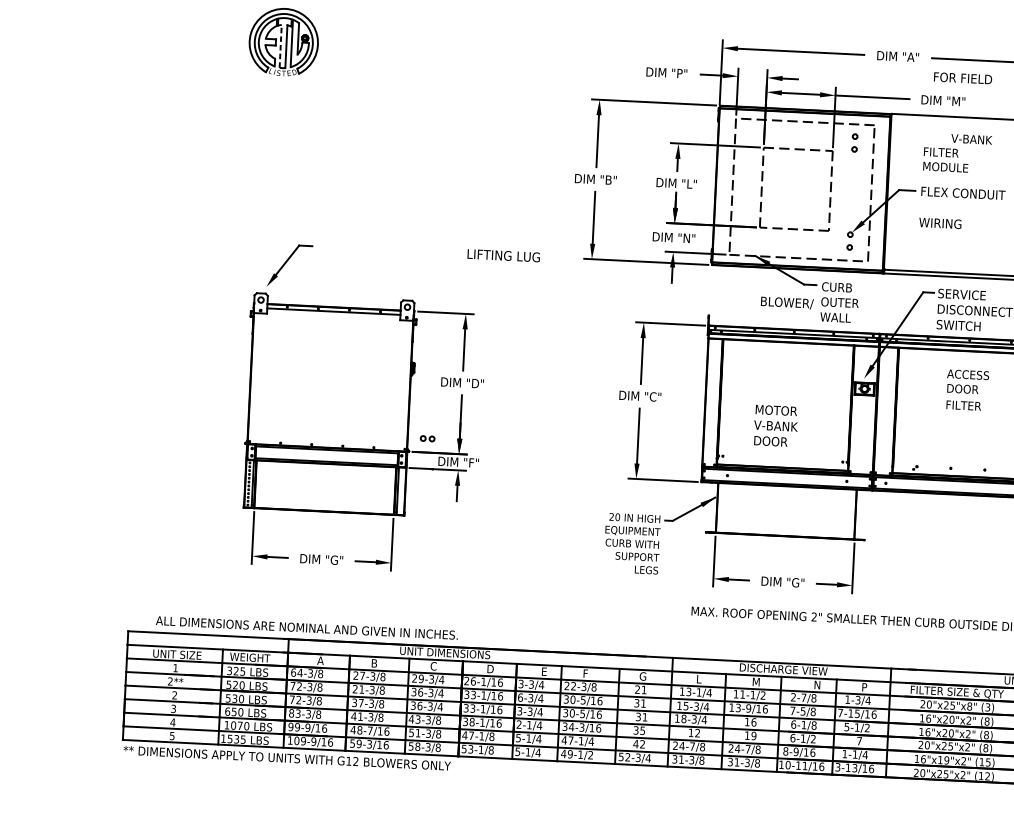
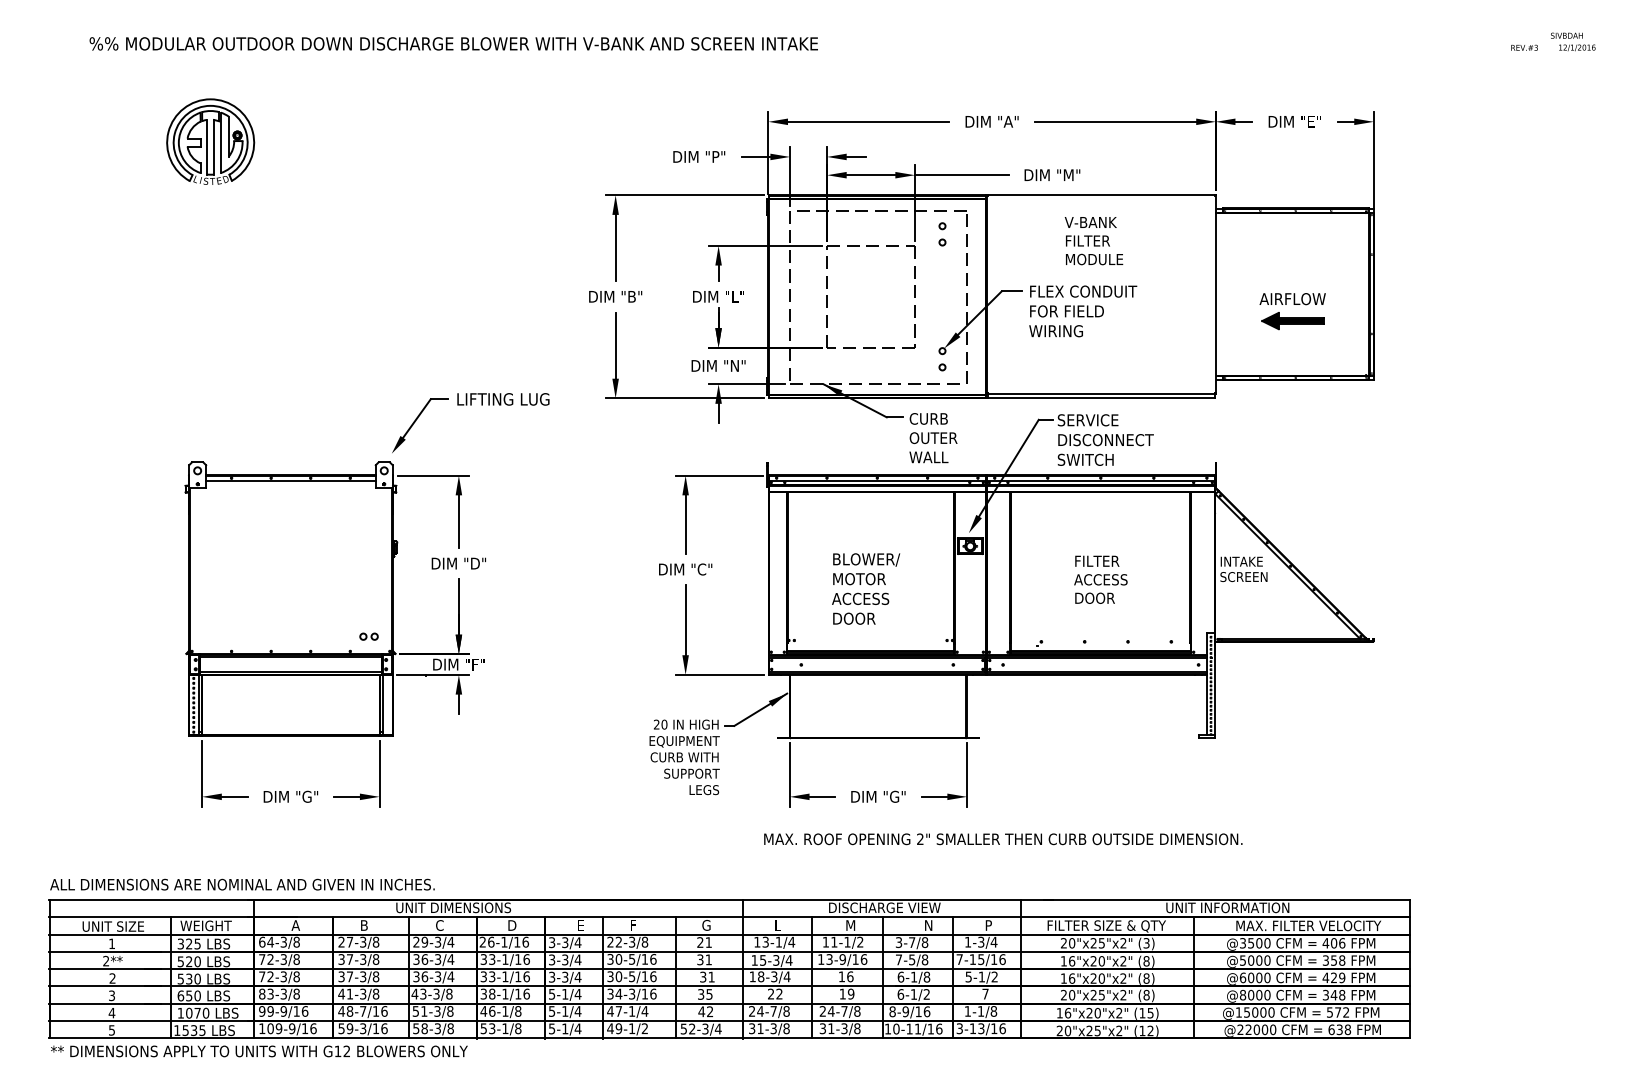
line: (280, 45) -> (206, 146), dashed -> solid
text: (962, 78) -> (1066, 311), moved
text: (946, 160) -> (1094, 250), moved
part: (290, 265) -> (420, 425), moved
text: (787, 302) -> (866, 559), moved
text: (967, 381) -> (1100, 588), moved
text: (776, 425) -> (860, 598), V-BANK -> ACCESS
part: (427, 438) -> (368, 636), moved
text: (307, 627) -> (242, 884), moved
text: (358, 689) -> (345, 959), 21-3/8 -> 37-3/8
text: (520, 697) -> (551, 959), 6-3/4 -> 3-3/4
text: (793, 697) -> (898, 942), 2-7/8 -> 3-7/8
text: (969, 706) -> (1123, 943), 20"x25"x8" -> 20"x25"x2"
text: (519, 724) -> (552, 993), 2-1/4 -> 5-1/4
text: (690, 732) -> (770, 993), 12 -> 22
text: (471, 735) -> (492, 1011), 47-1/8 -> 46-1/8
text: (865, 755) -> (993, 1011), 1-1/4 -> 1-1/8
text: (943, 759) -> (1093, 1012), 16"x19"x2" -> 16"x20"x2"

